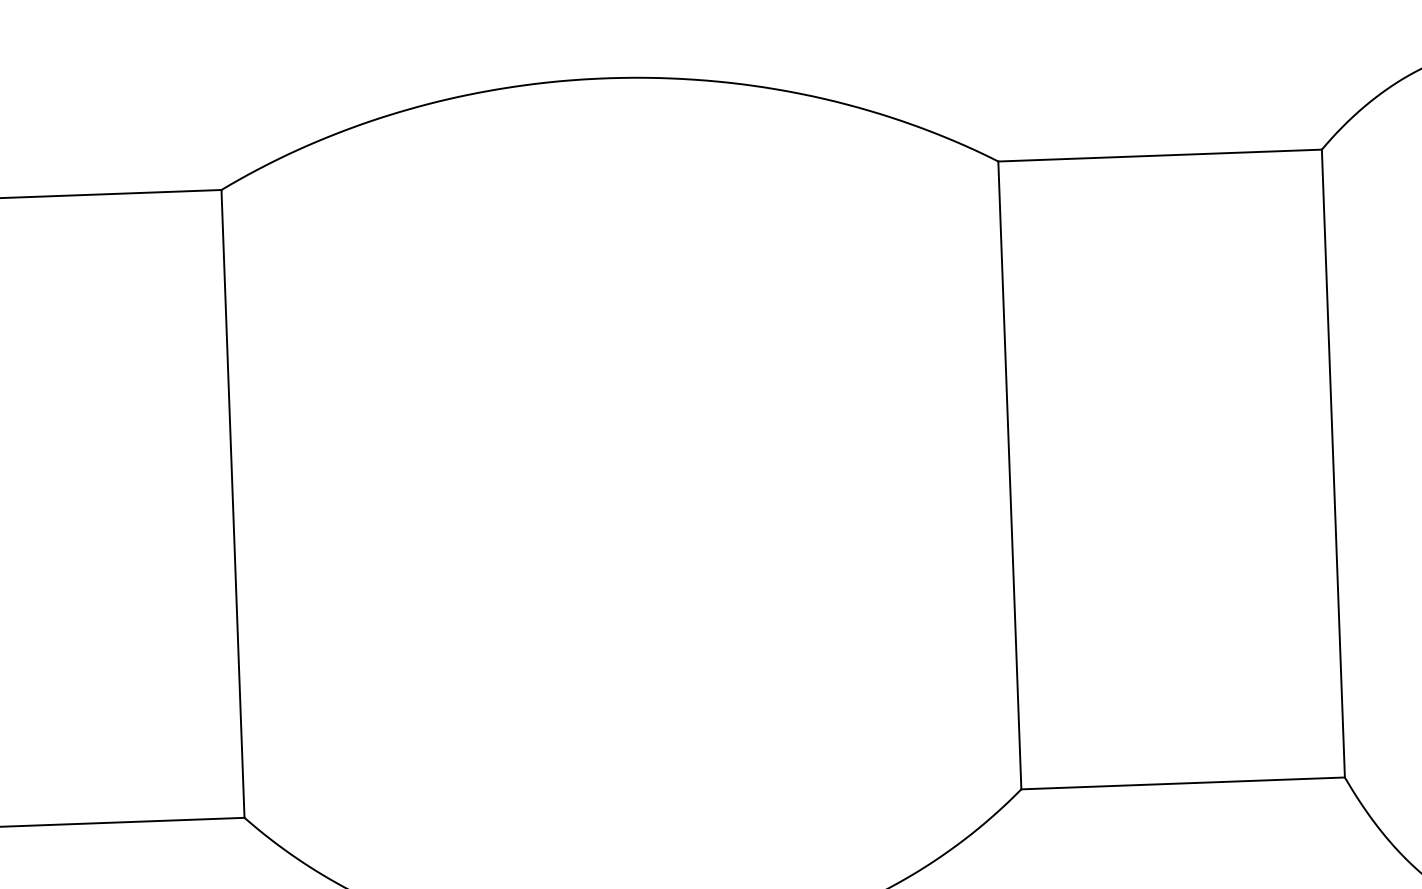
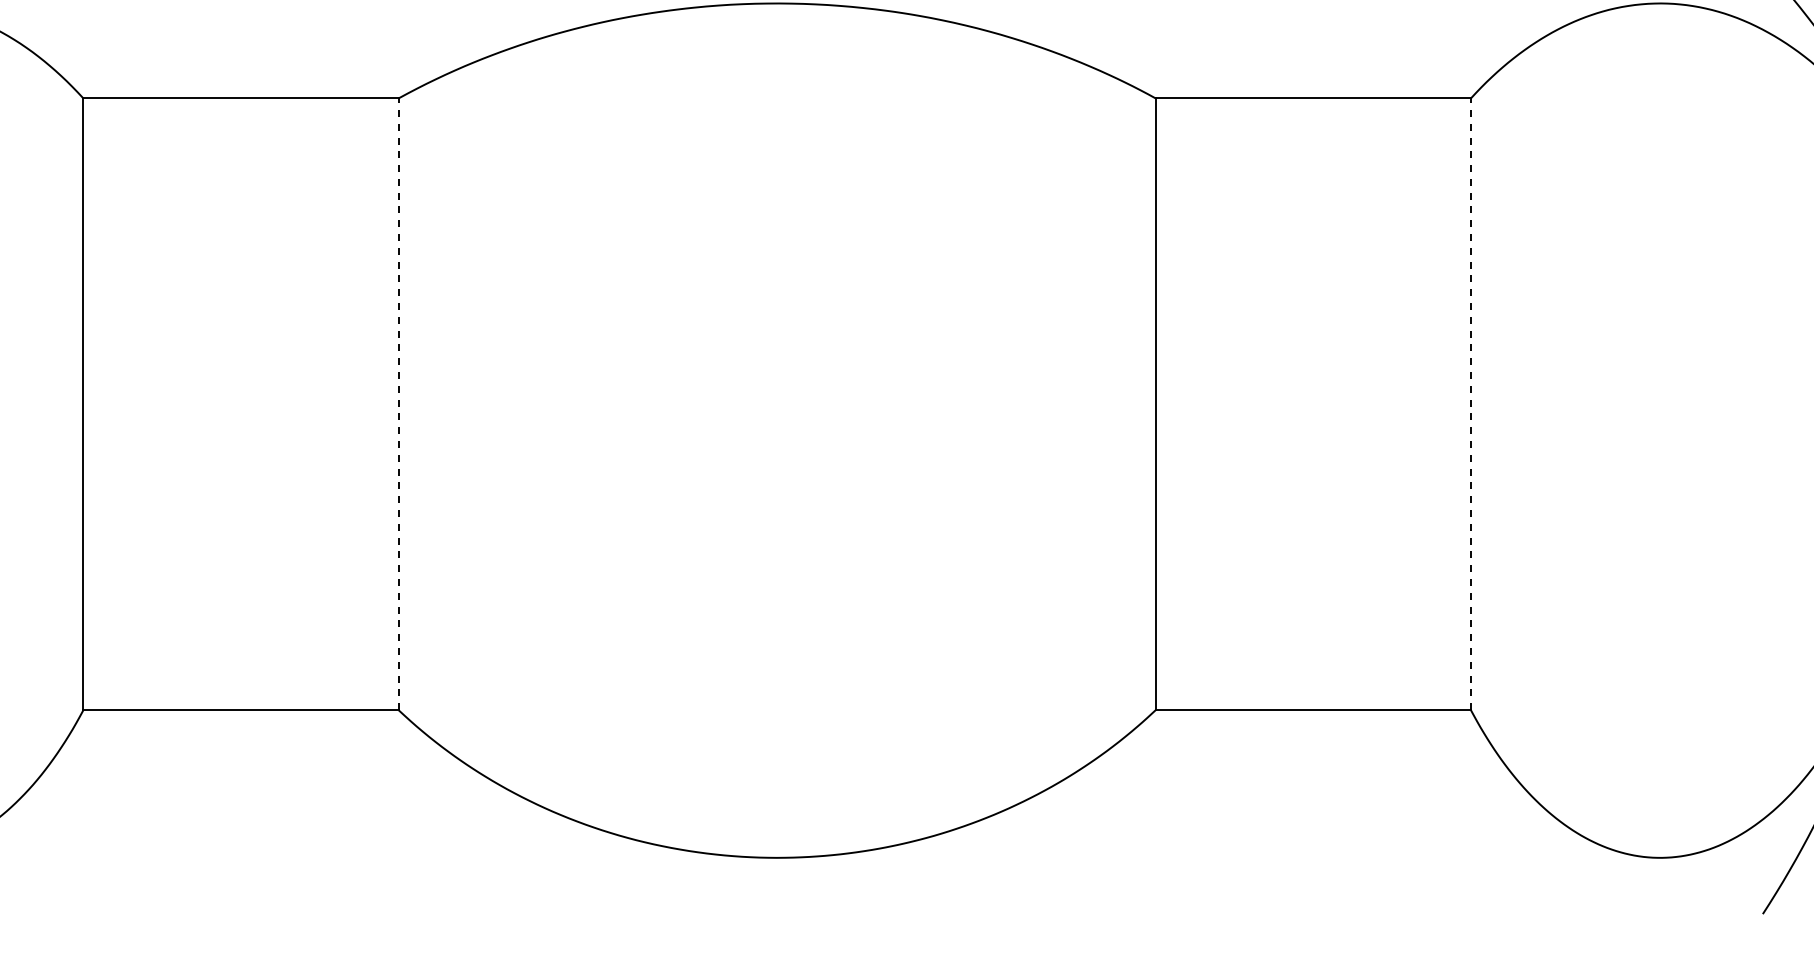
line: (1332, 463) -> (1470, 404), solid -> dashed
line: (232, 504) -> (398, 404), solid -> dashed

